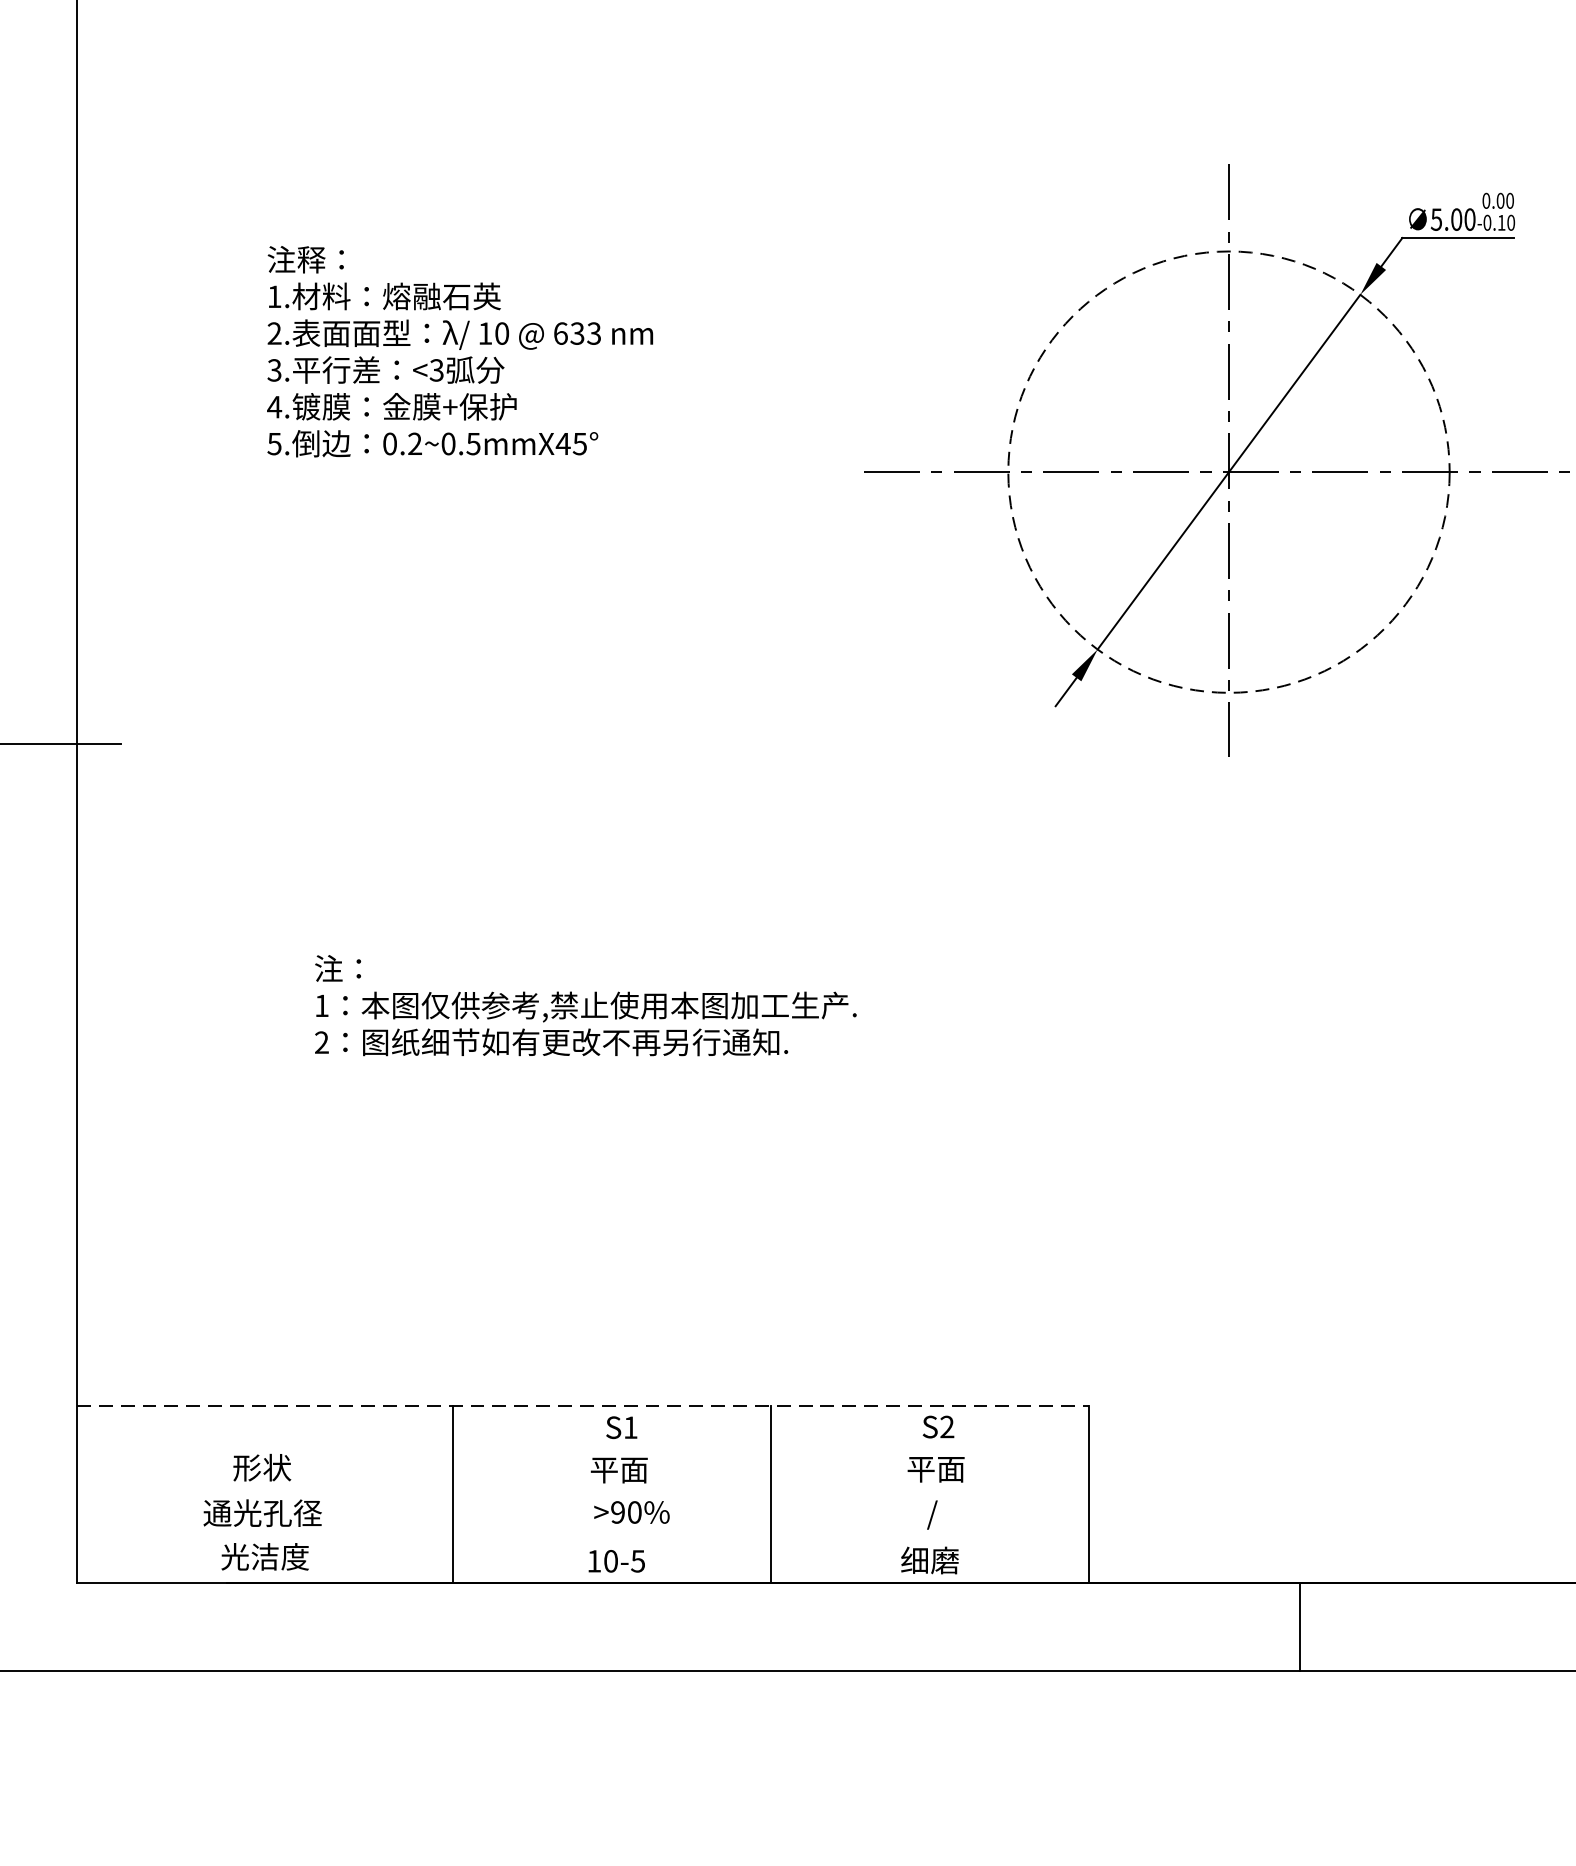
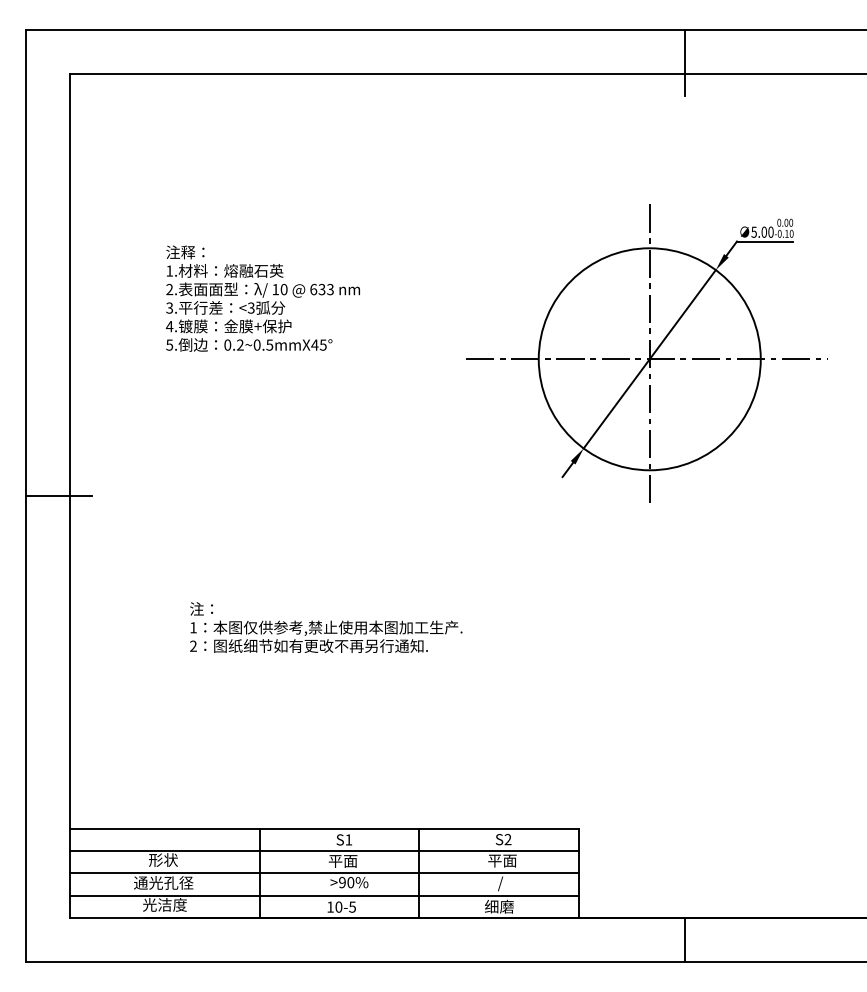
circle: (1228, 472) -> (649, 359), dashed -> solid
line: (582, 1406) -> (324, 829), dashed -> solid
line: (582, 1450) -> (324, 851), added
line: (582, 1494) -> (324, 873), added
line: (582, 1538) -> (324, 895), added

